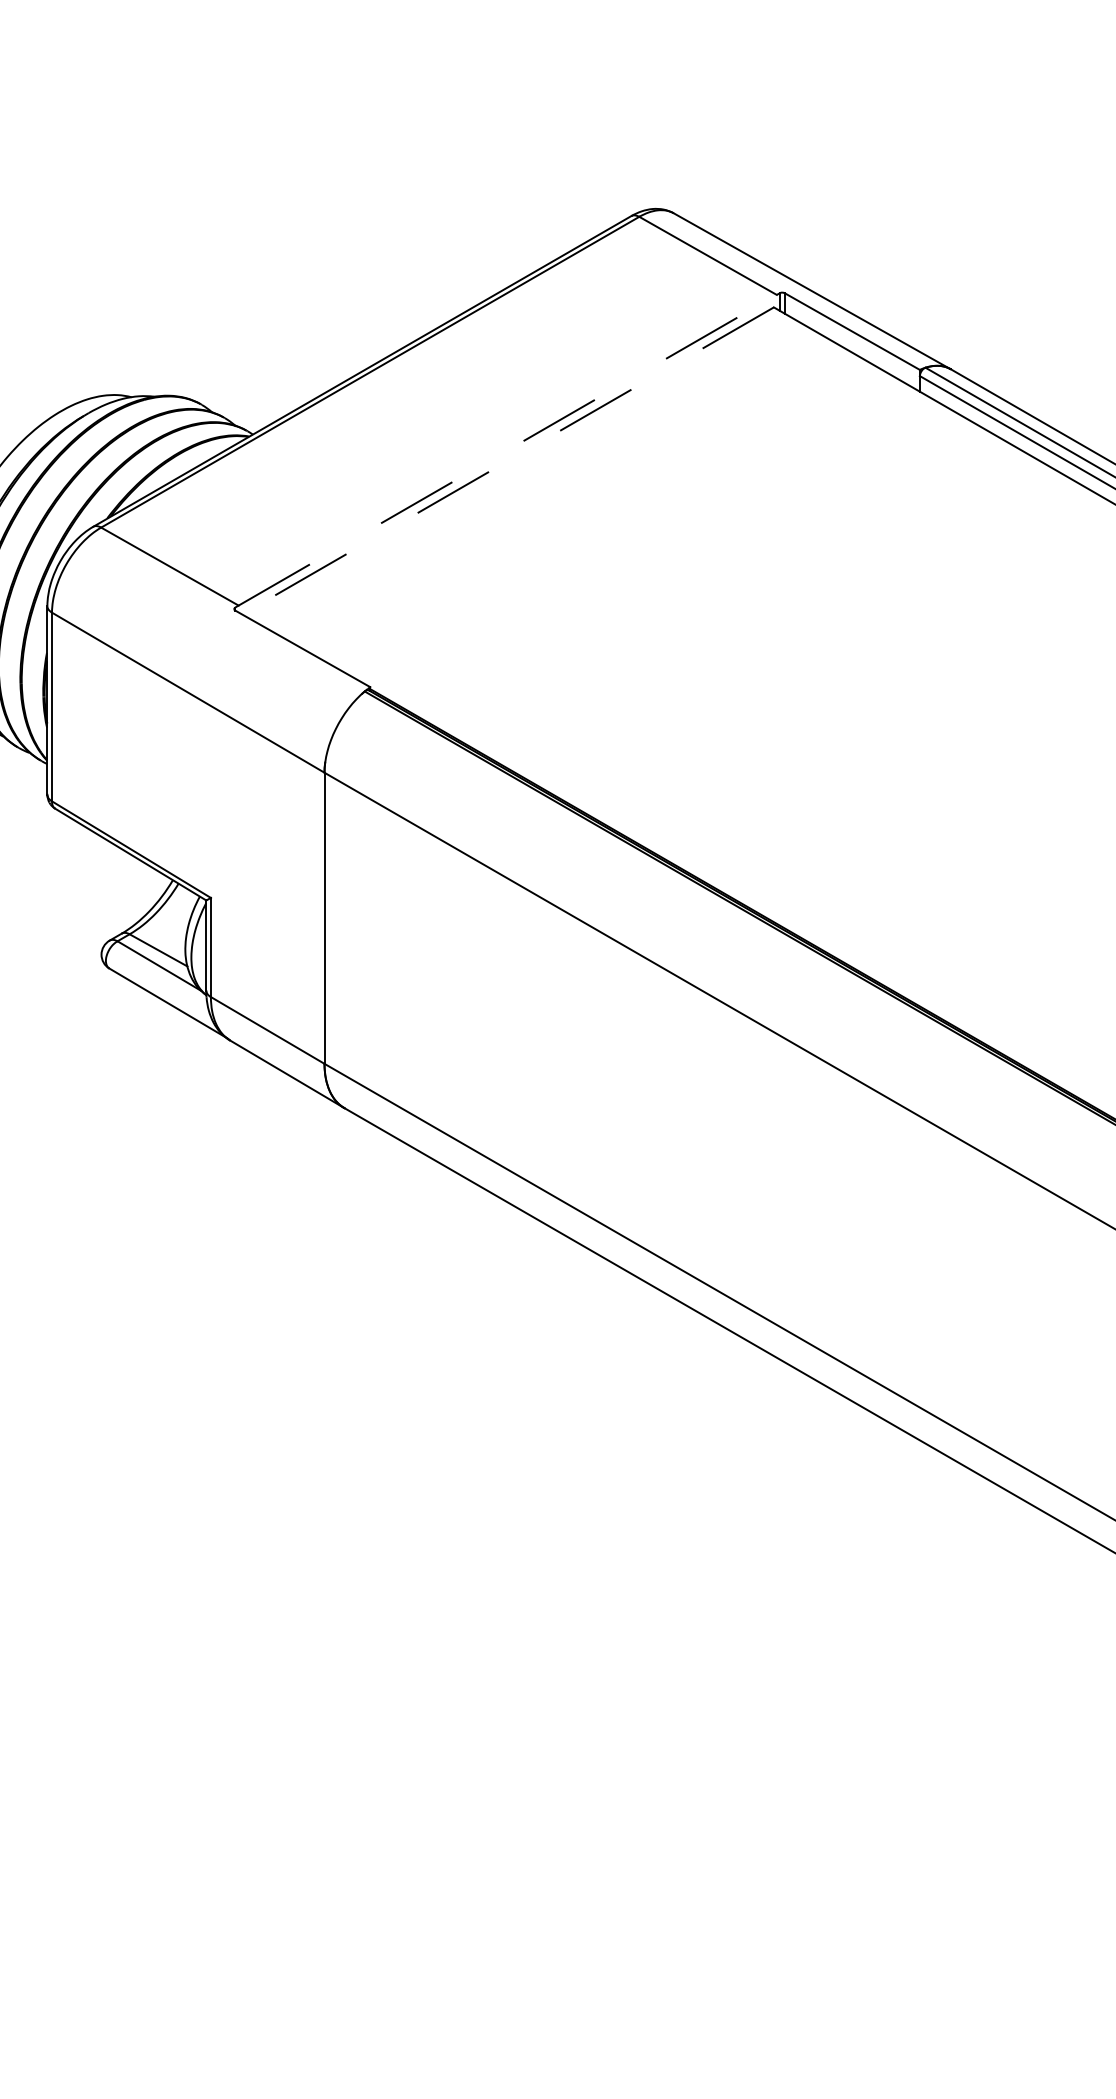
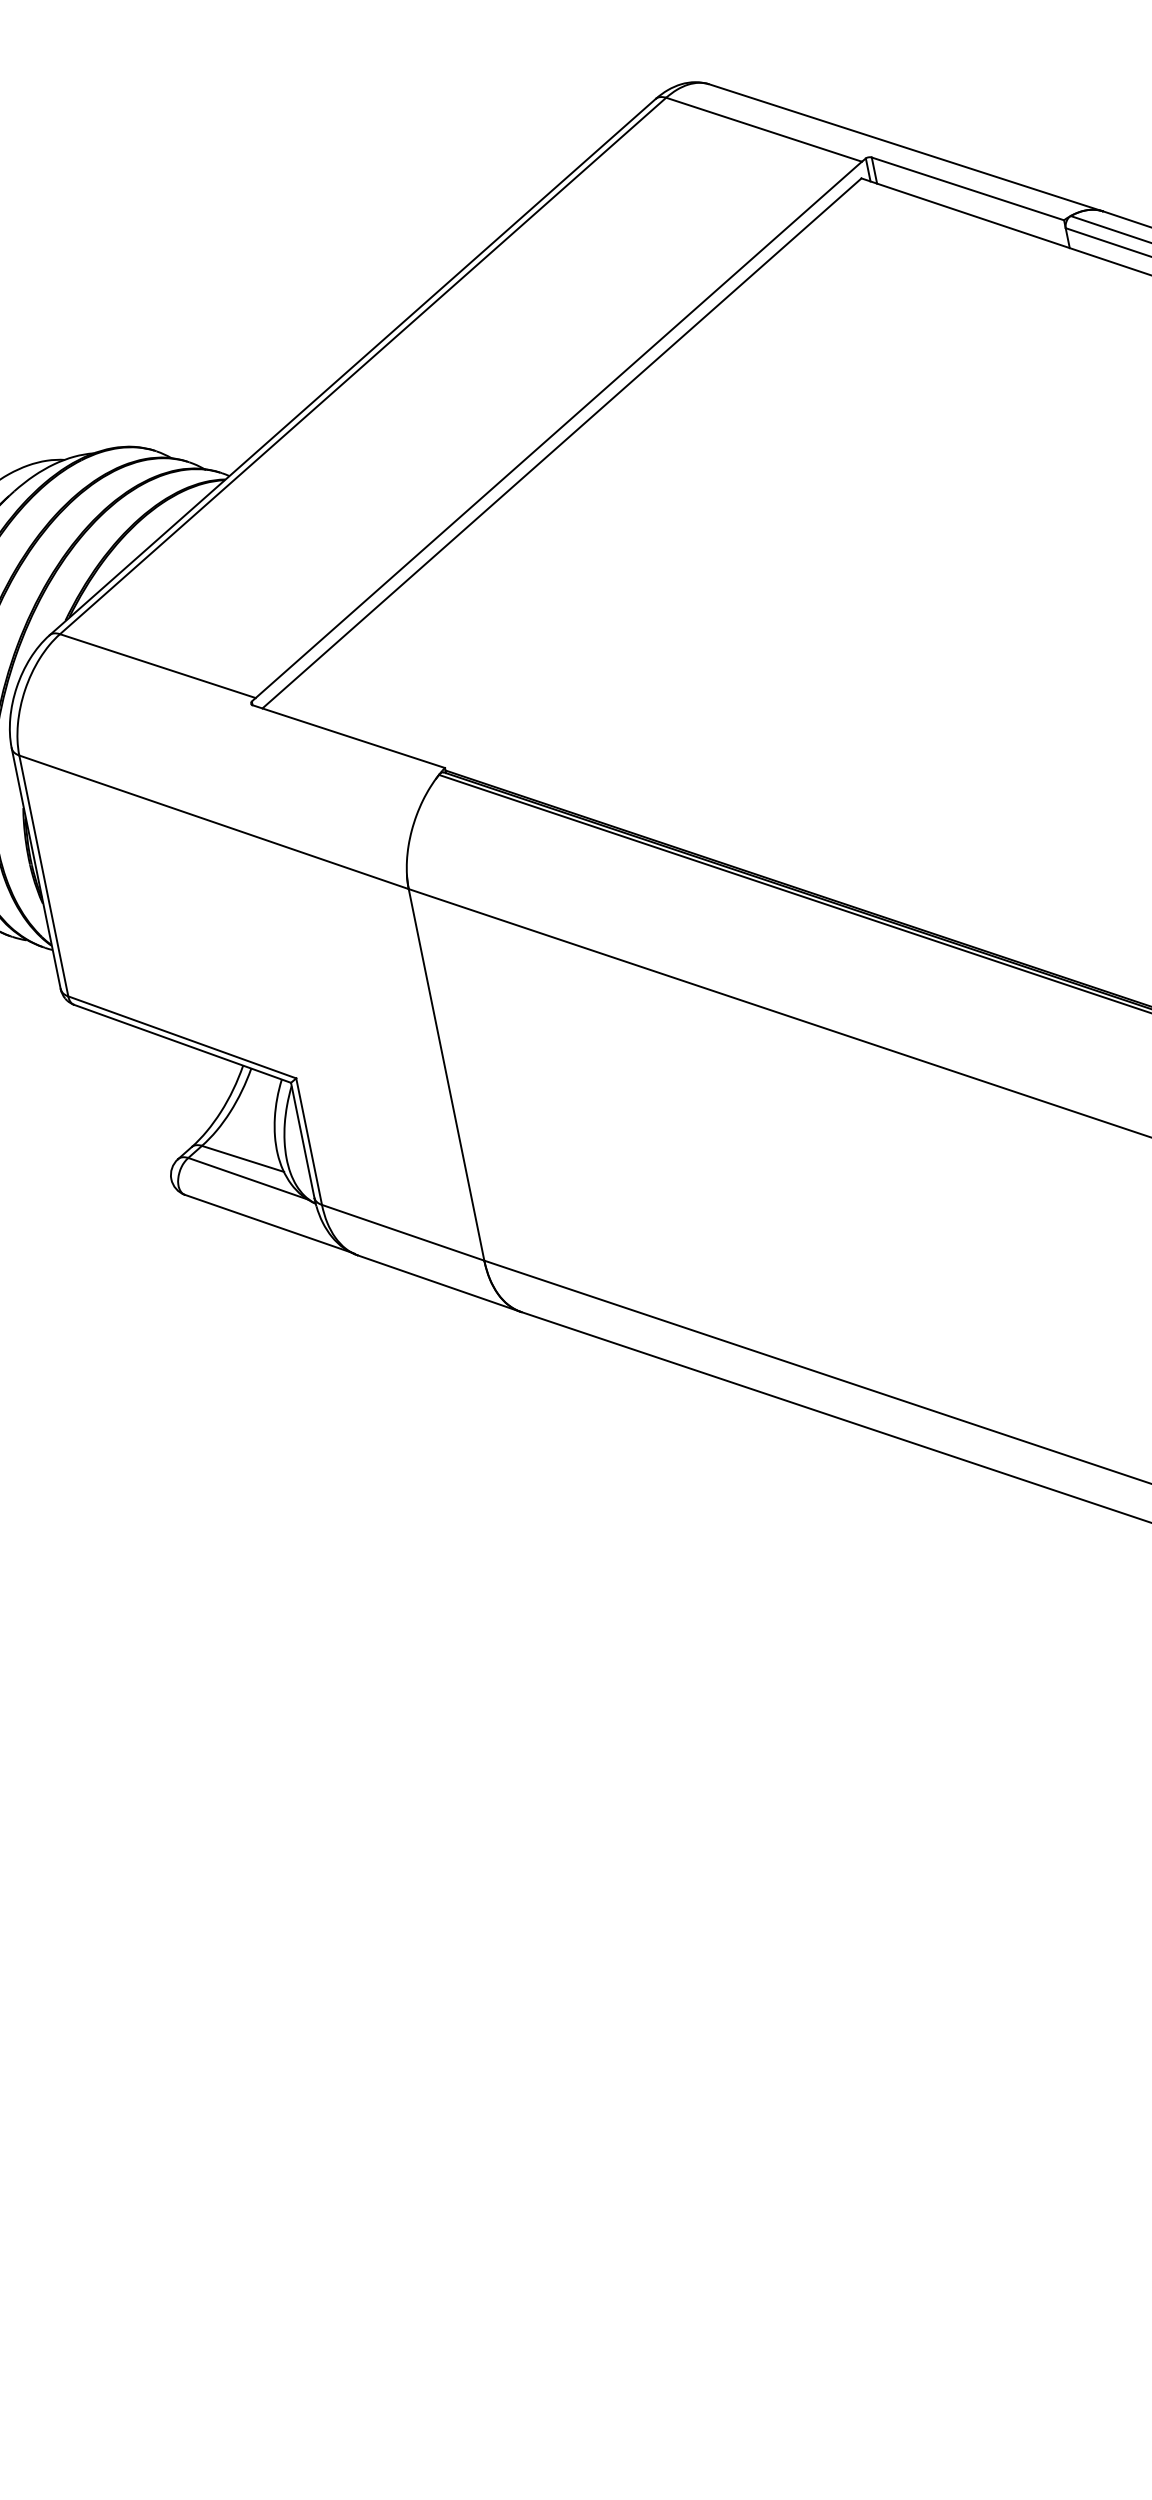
line: (507, 450) -> (558, 430), dashed -> solid
line: (507, 461) -> (561, 444), dashed -> solid

